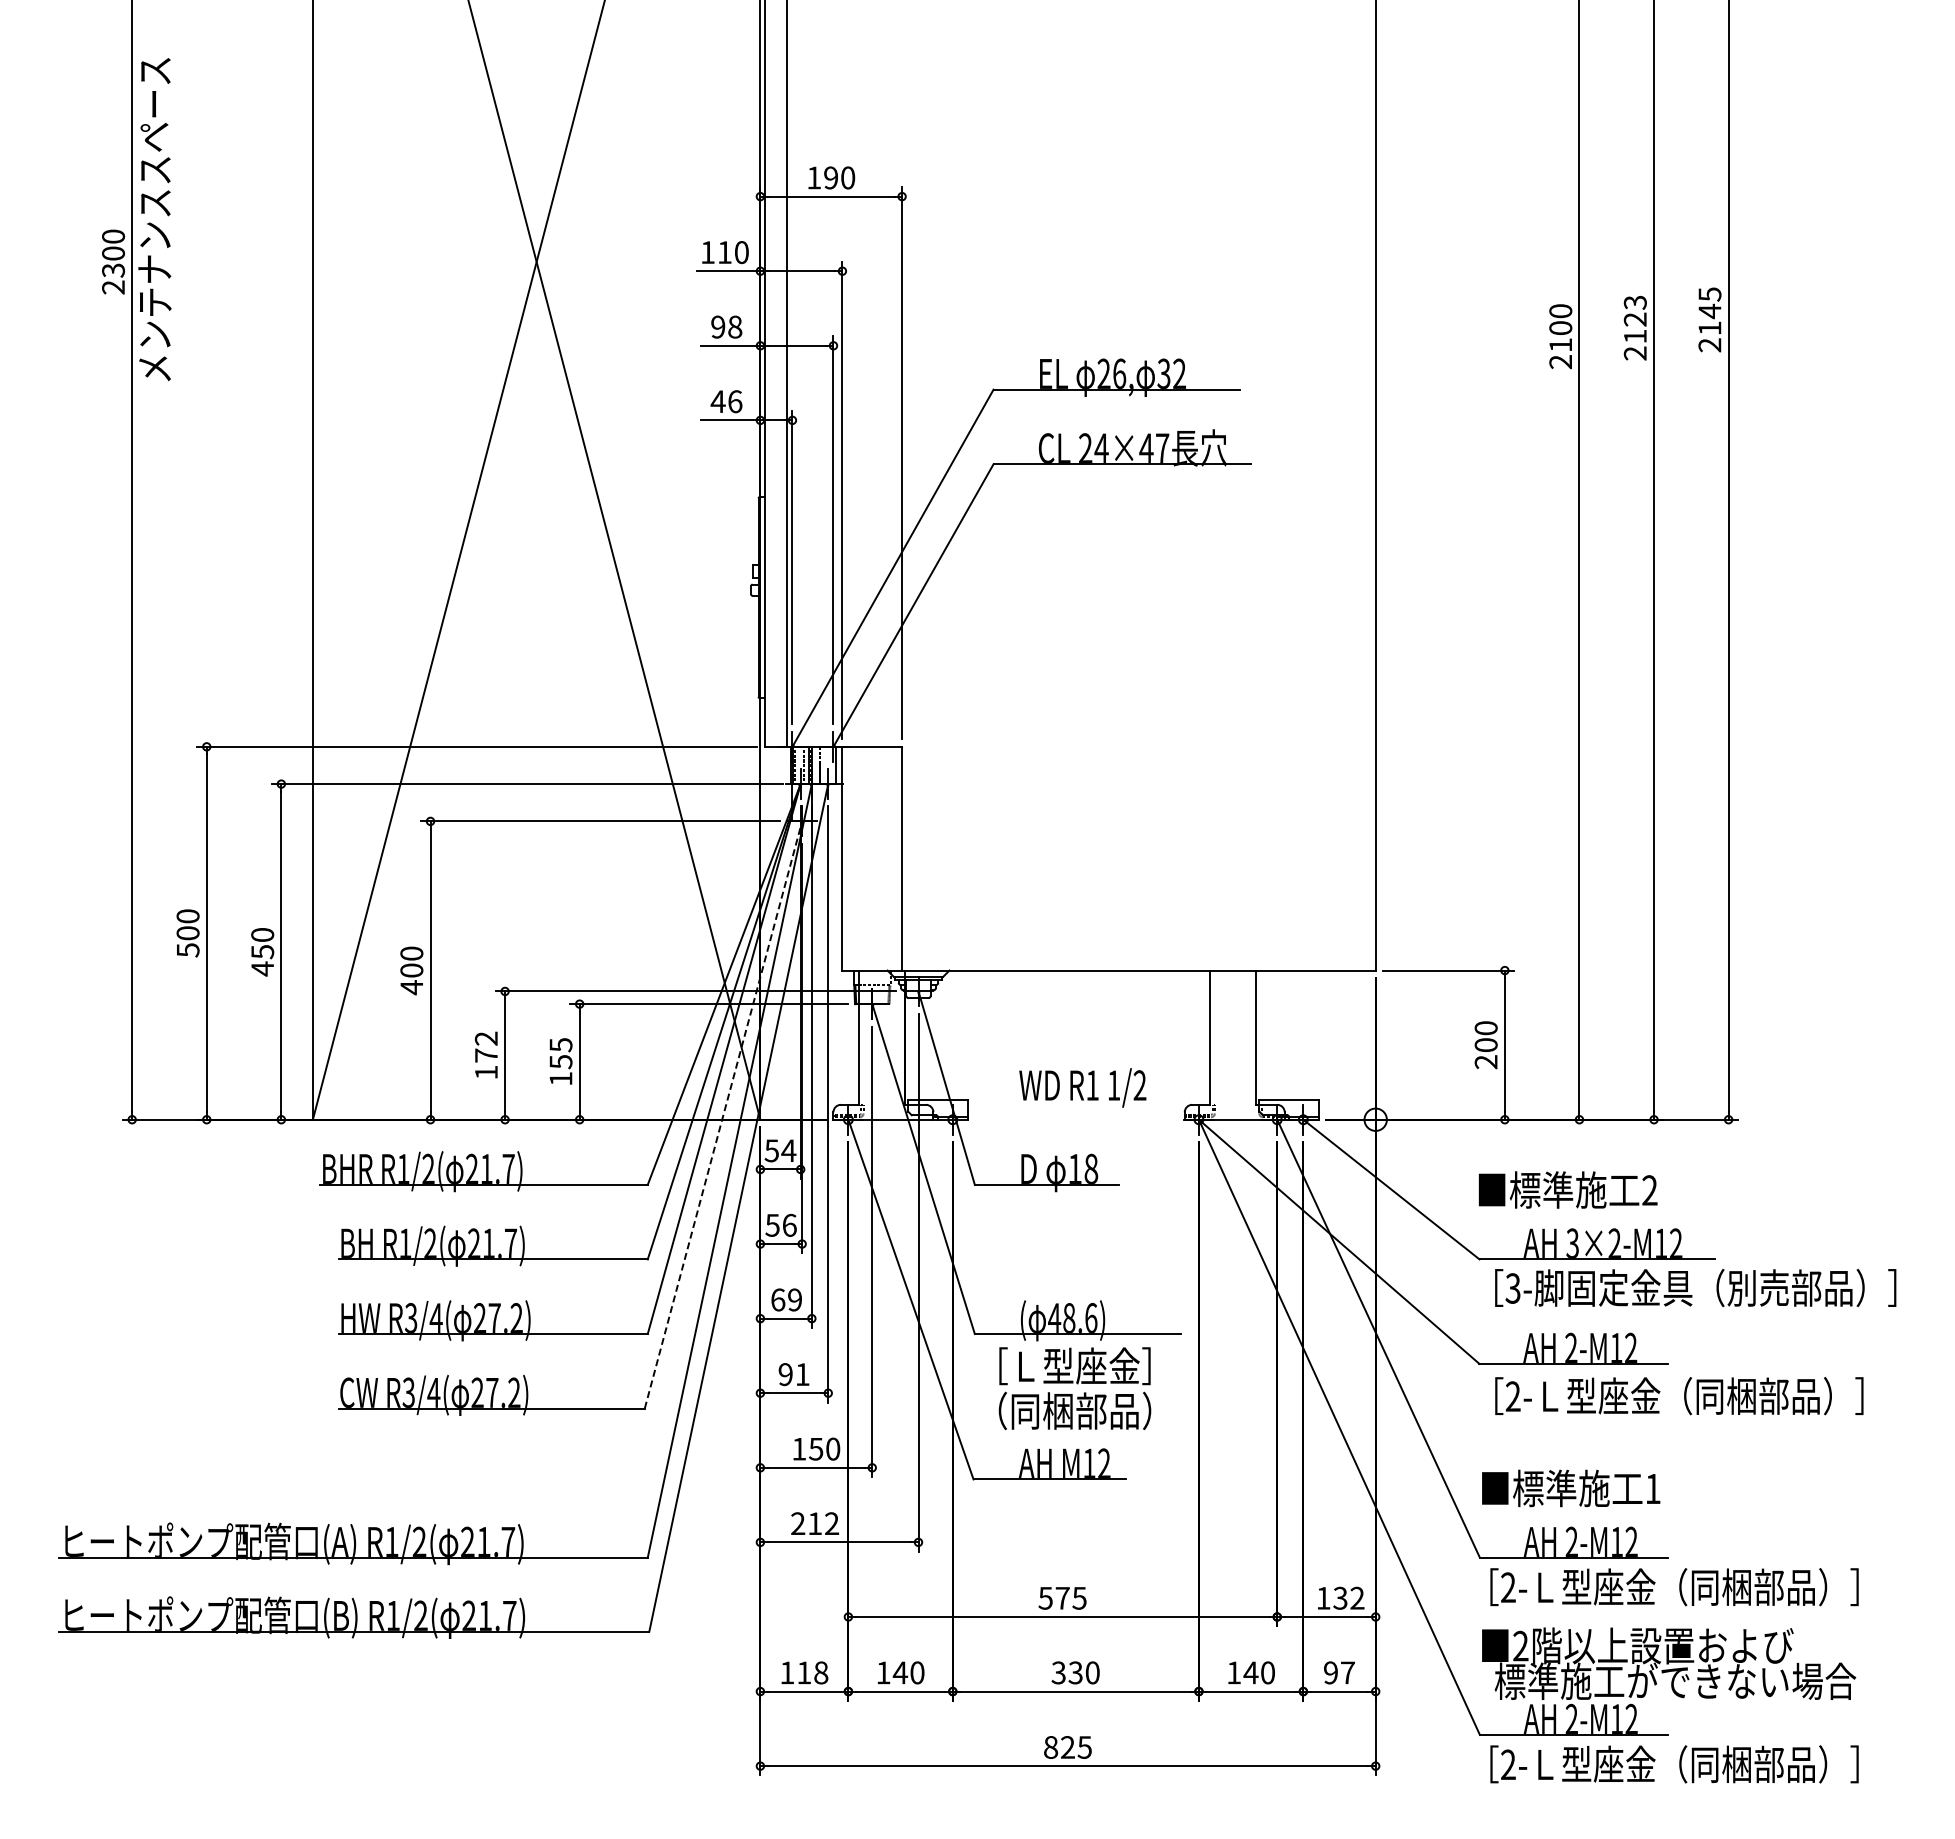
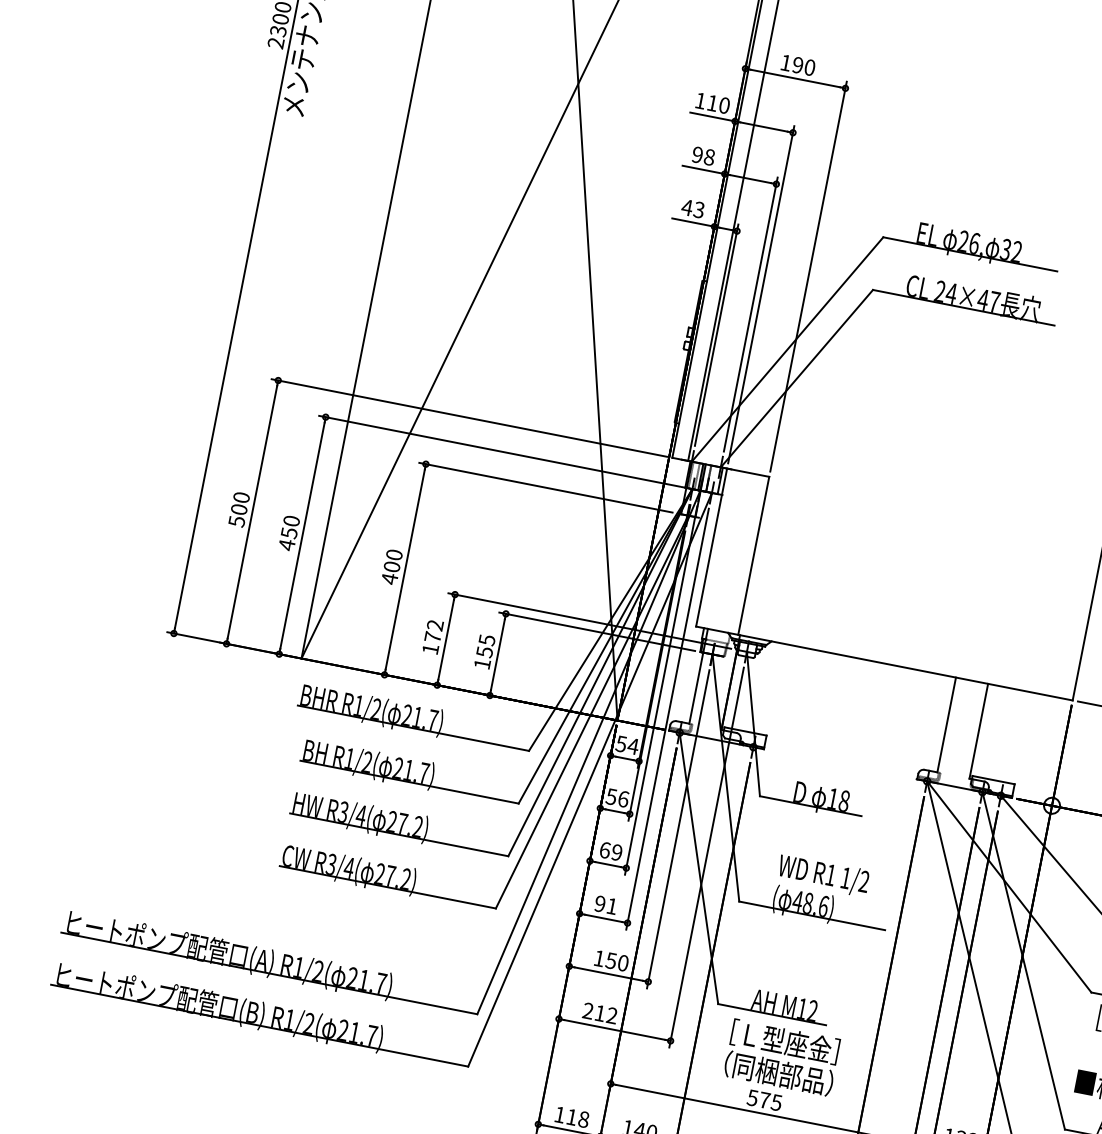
text: (735, 401) -> (699, 209), 46 -> 43
text: (1082, 1087) -> (823, 875), moved
line: (723, 1115) -> (592, 712), dashed -> solid
text: (1074, 1388) -> (781, 1057), moved

